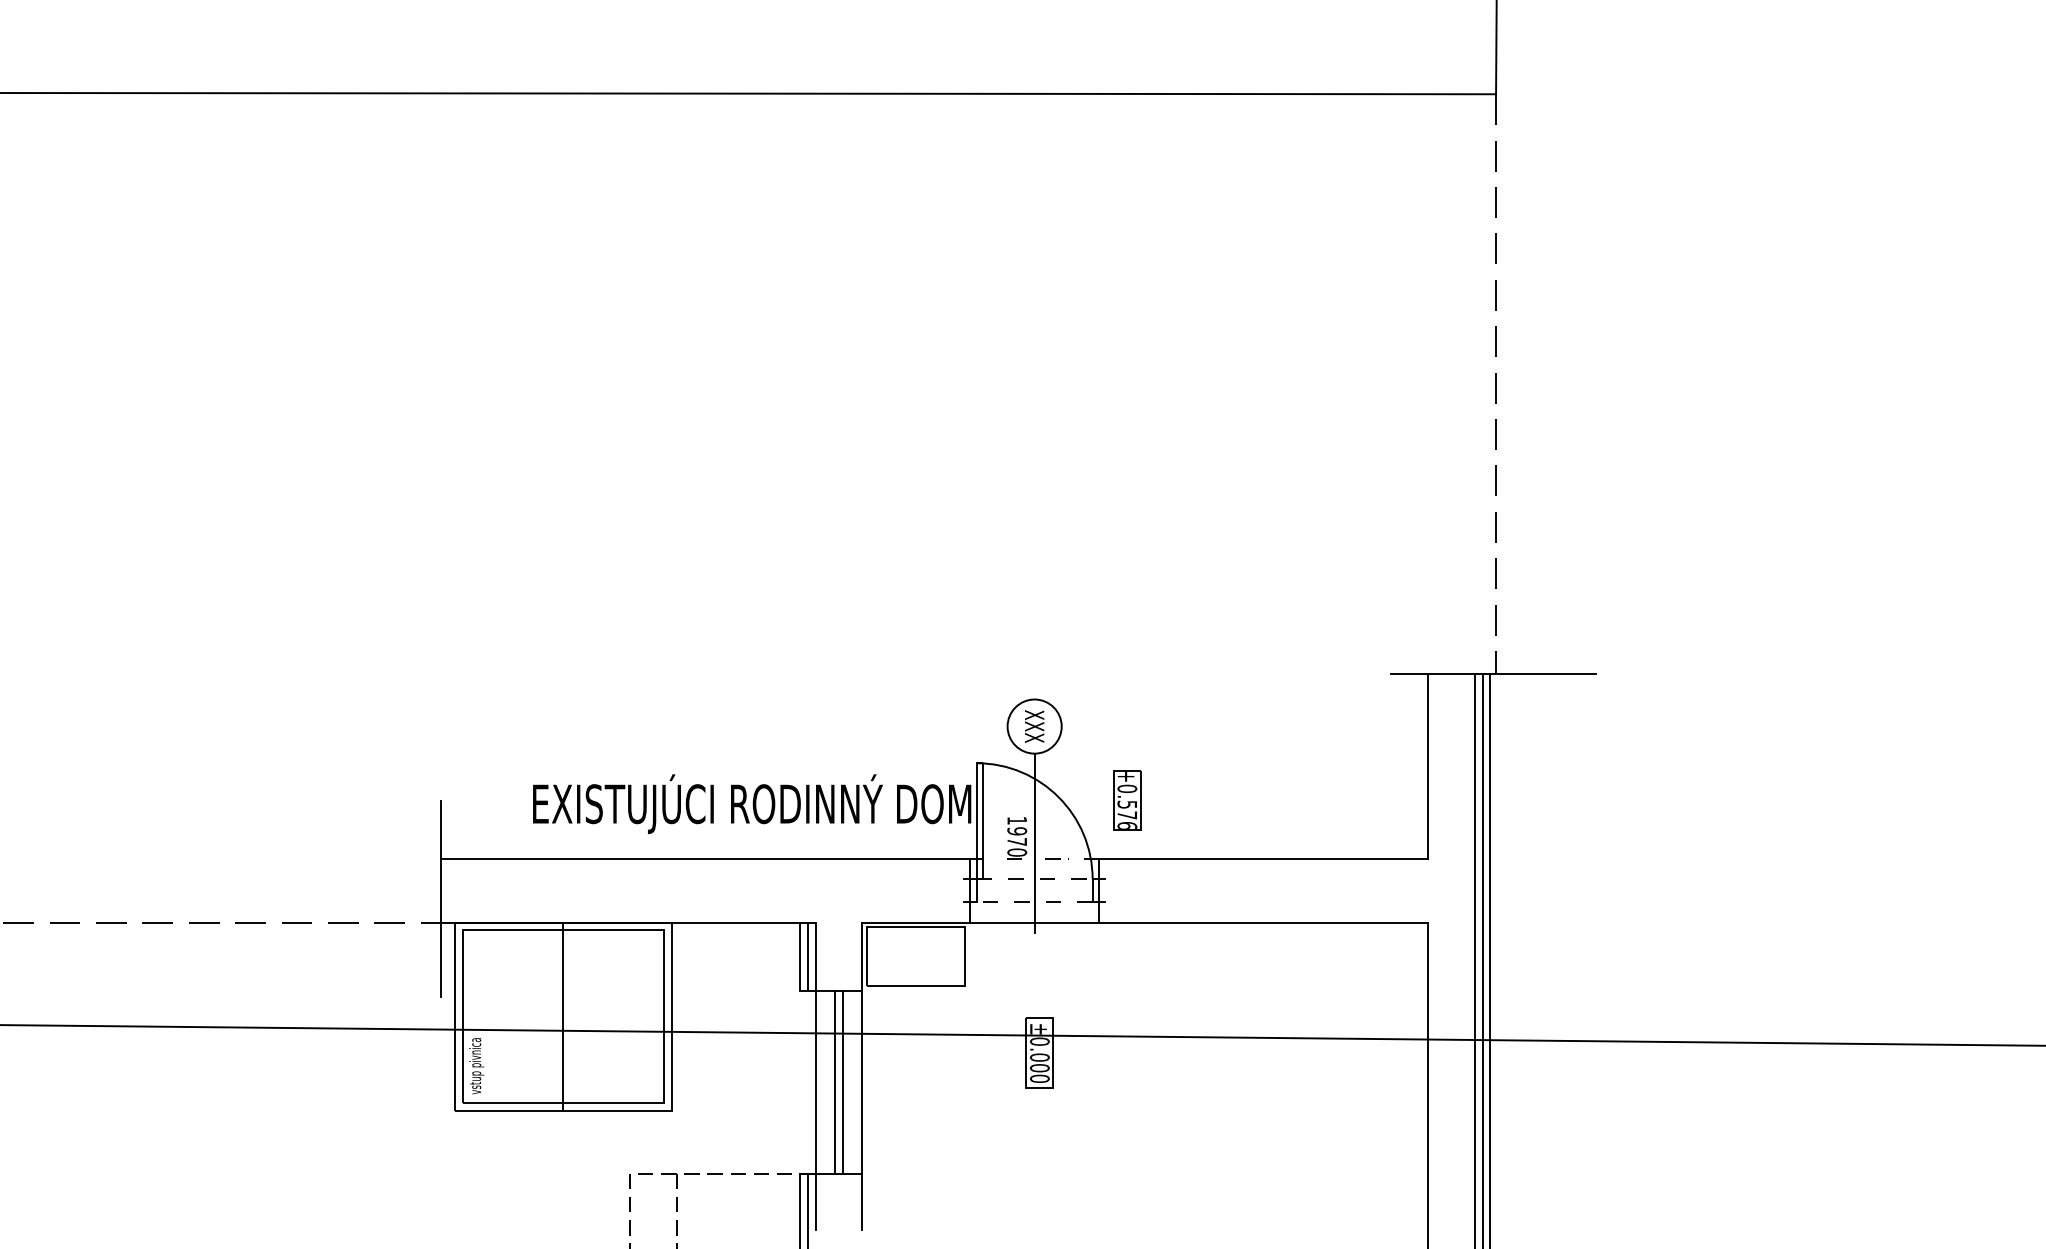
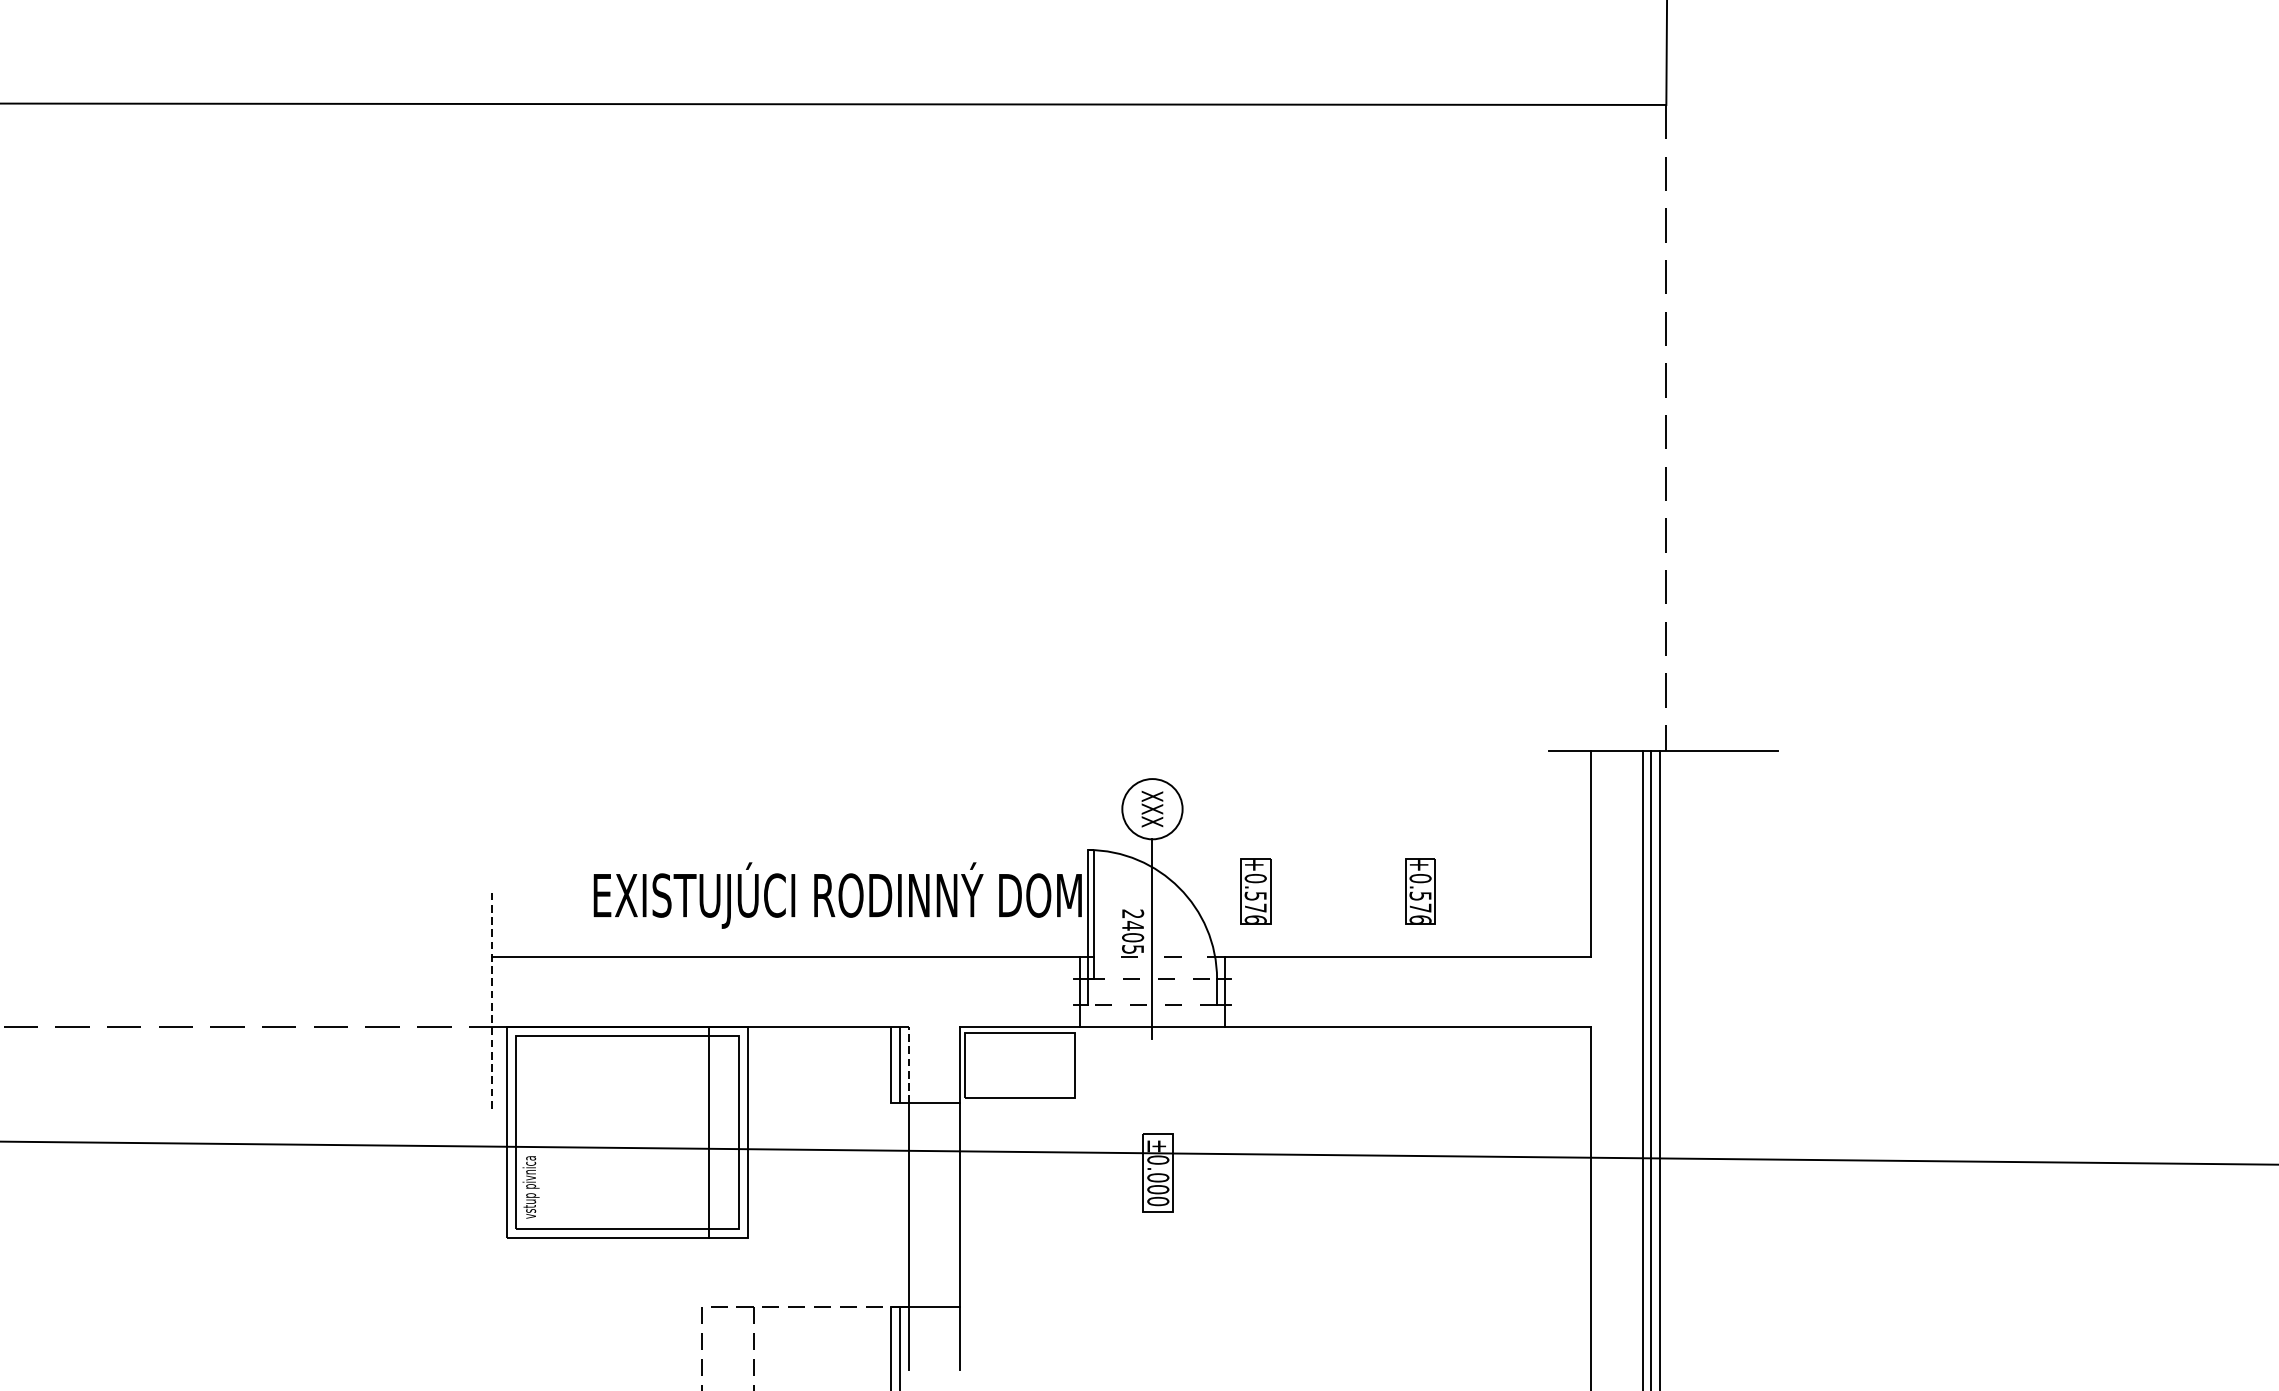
part: (1275, 800) -> (1420, 891), added
text: (1017, 836) -> (1133, 931), 1970 -> 2405
line: (441, 899) -> (491, 1001), solid -> dashed
line: (815, 956) -> (908, 1065), solid -> dashed
line: (563, 1016) -> (709, 1132), moved
line: (835, 1081) -> (930, 1204), removed
line: (842, 1081) -> (938, 1204), removed

